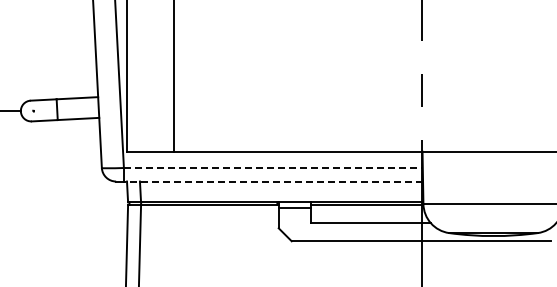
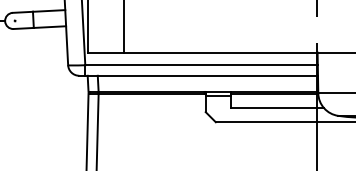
line: (273, 168) -> (201, 65), dashed -> solid
line: (273, 181) -> (201, 75), dashed -> solid

